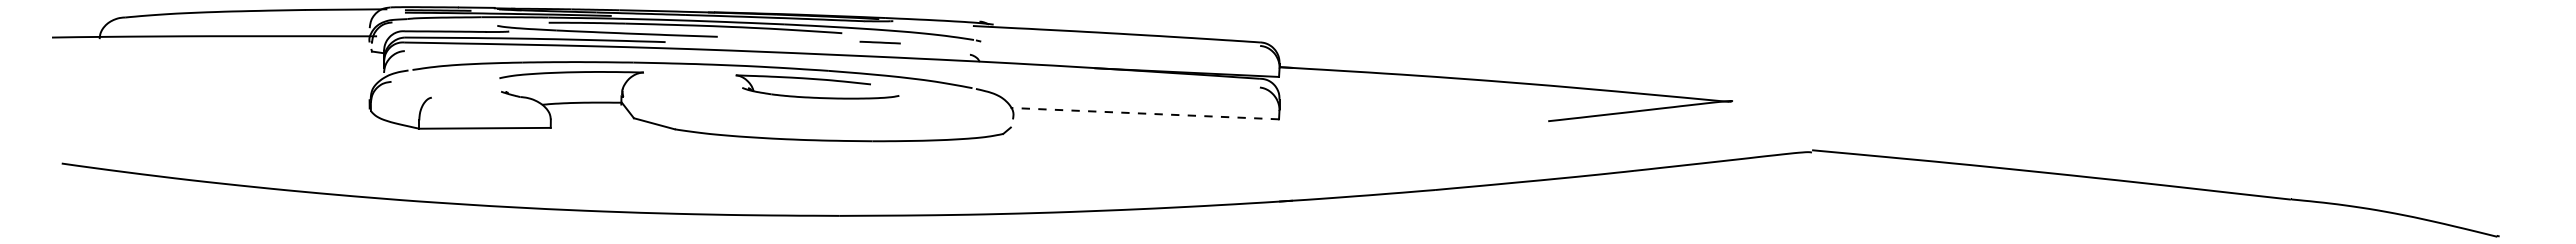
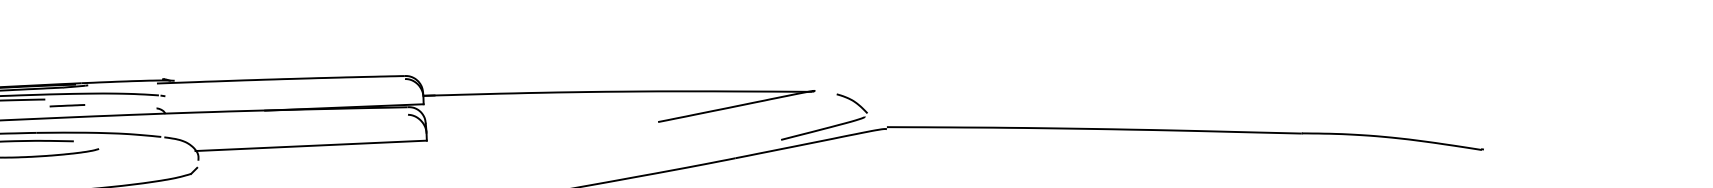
line: (879, 42) -> (66, 105), moved
line: (1144, 113) -> (310, 145), dashed -> solid
part: (1740, 144) -> (825, 127), added

